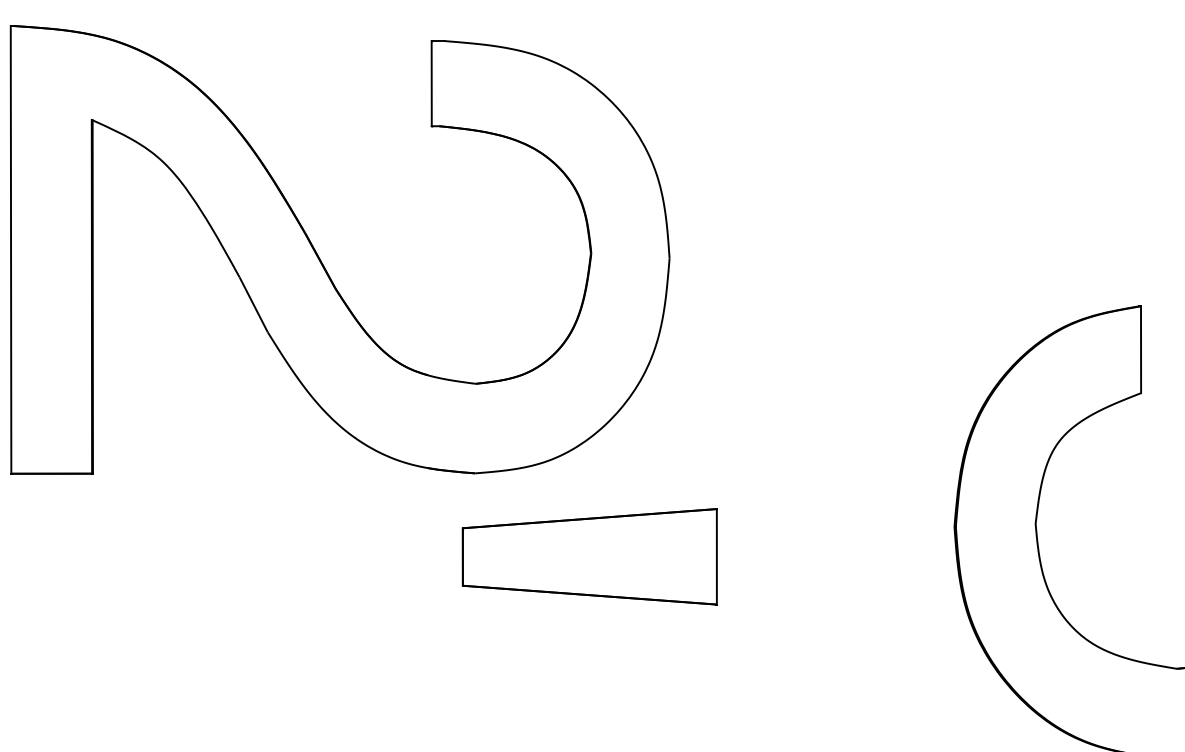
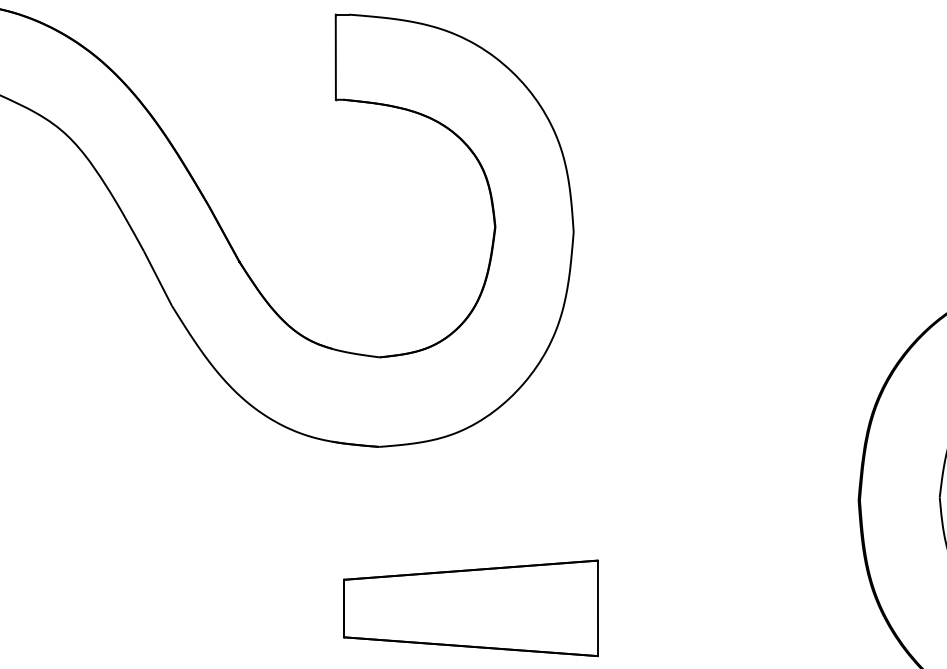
part: (589, 556) -> (470, 608), moved

